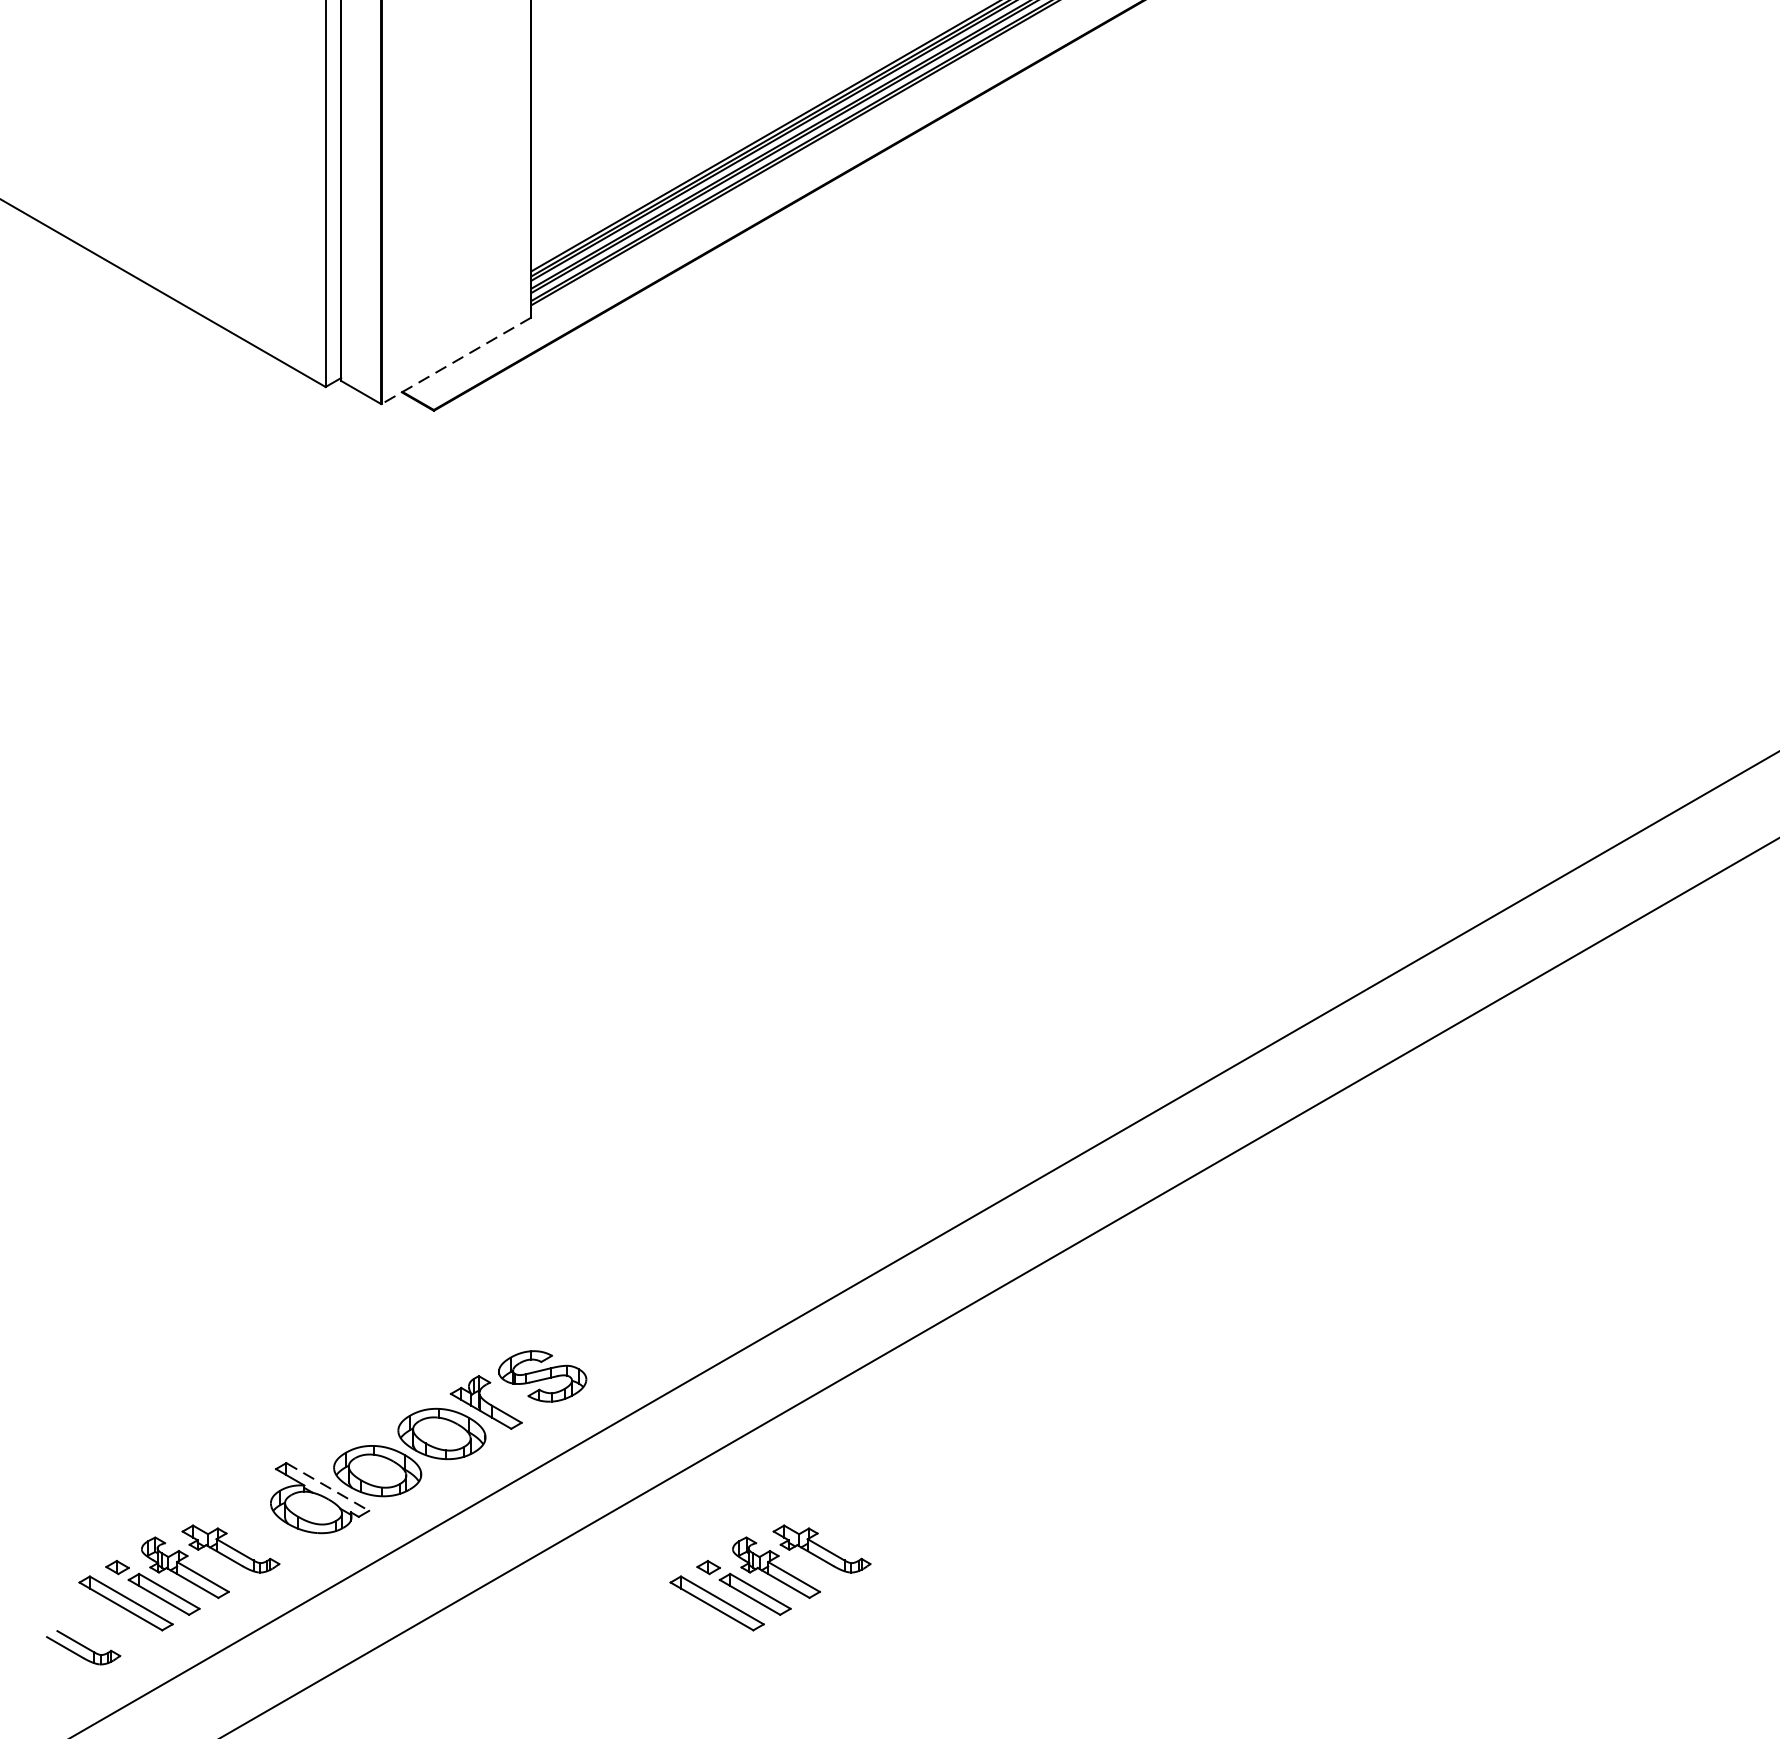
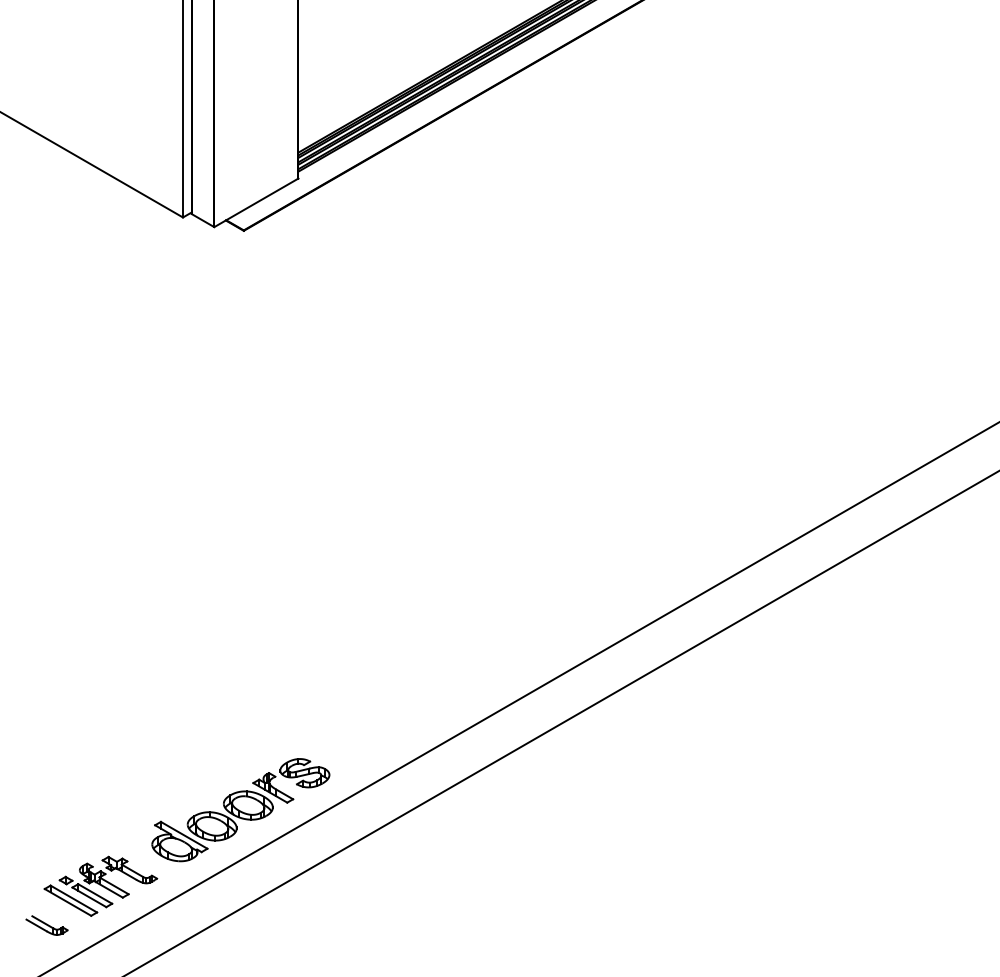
line: (456, 362) -> (256, 203), dashed -> solid
line: (328, 1487) -> (184, 835), dashed -> solid
part: (769, 1576) -> (432, 885), removed

